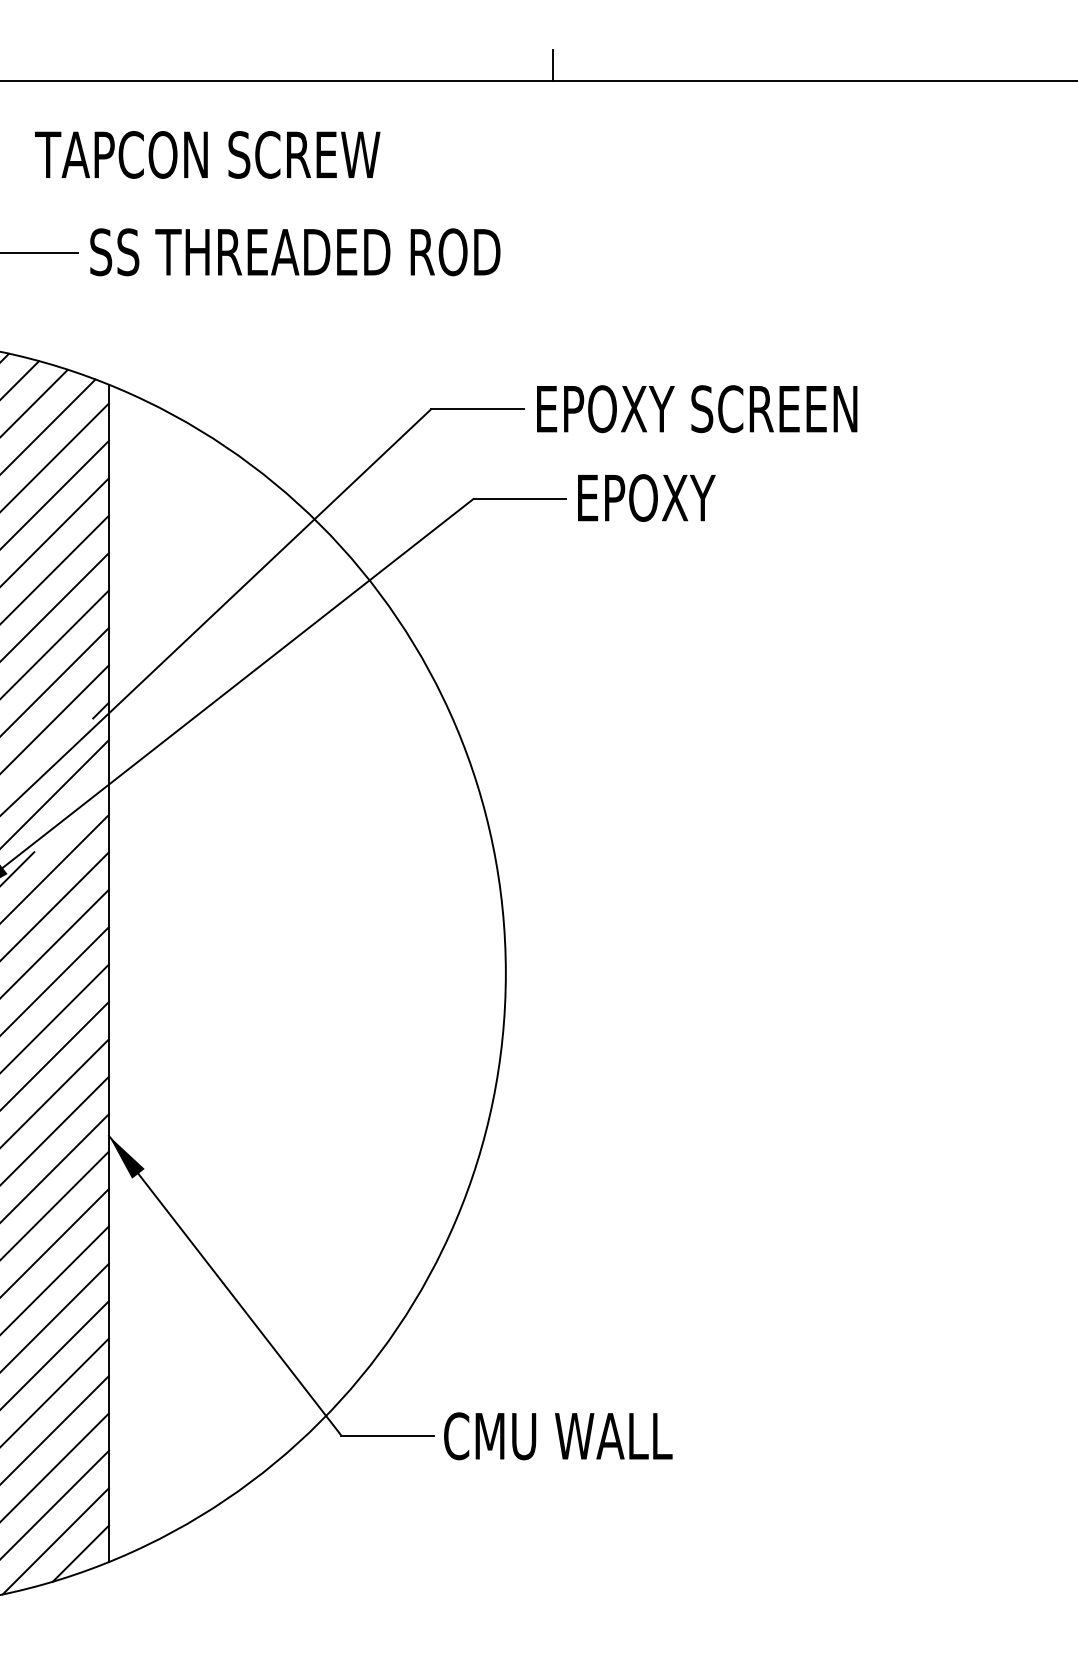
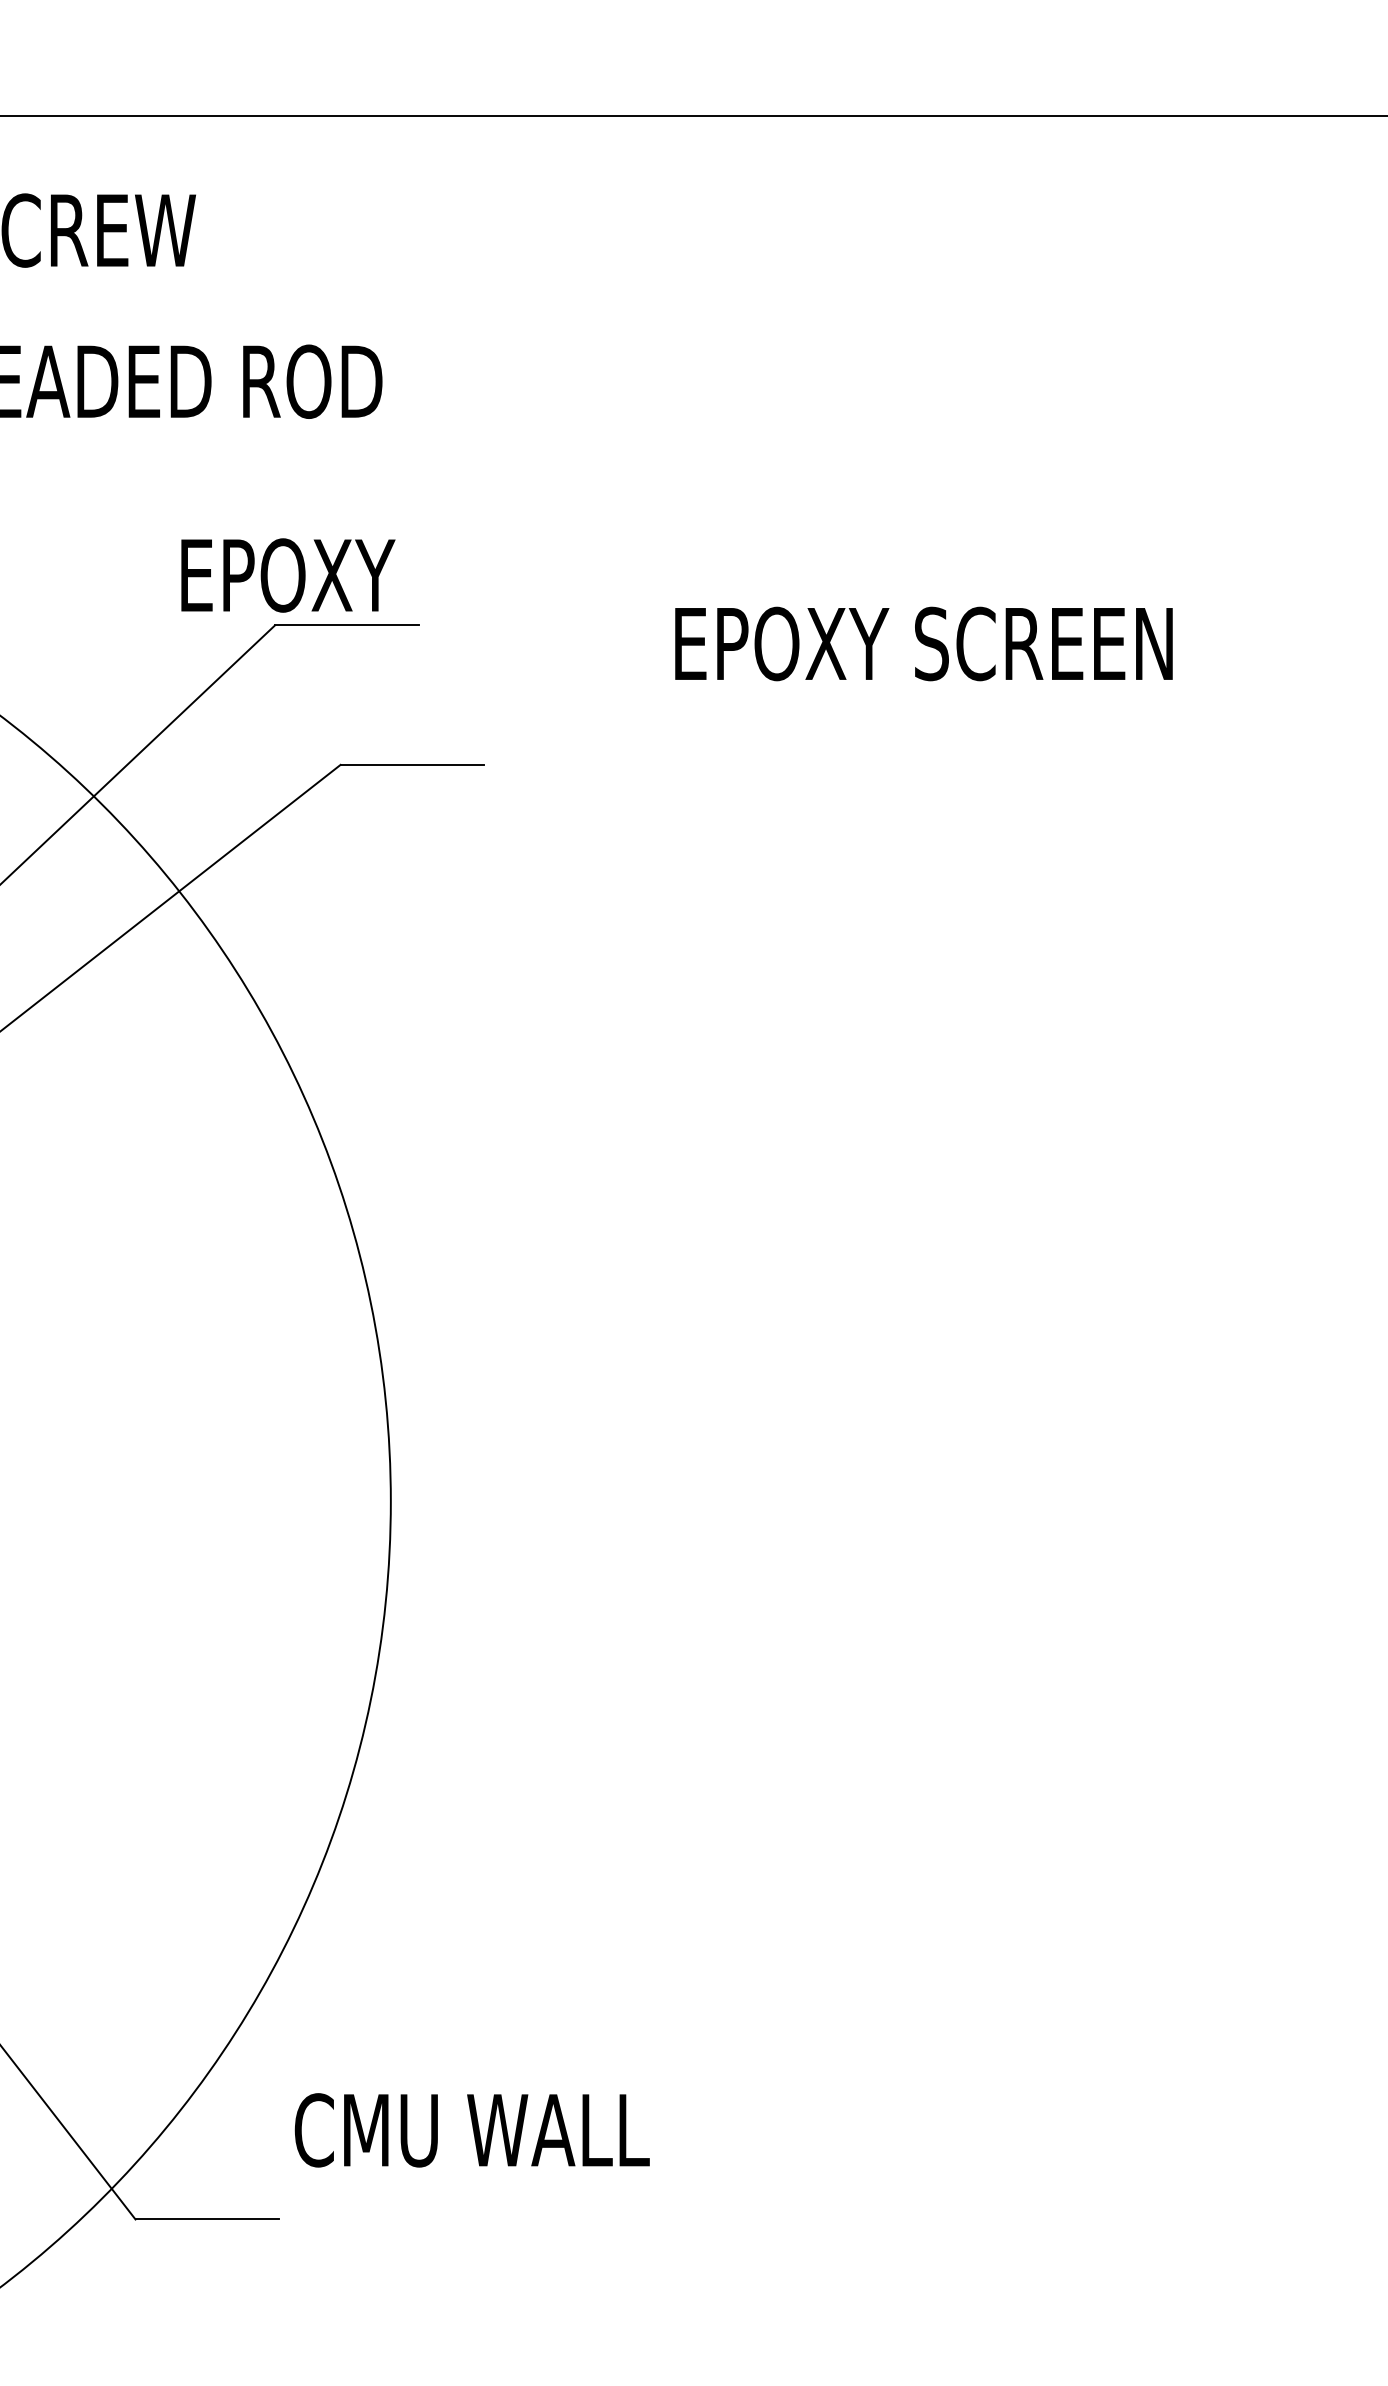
line: (552, 65) -> (463, 91), removed
text: (697, 409) -> (924, 644), moved
text: (646, 497) -> (287, 574), moved
text: (558, 1436) -> (472, 2130), moved

